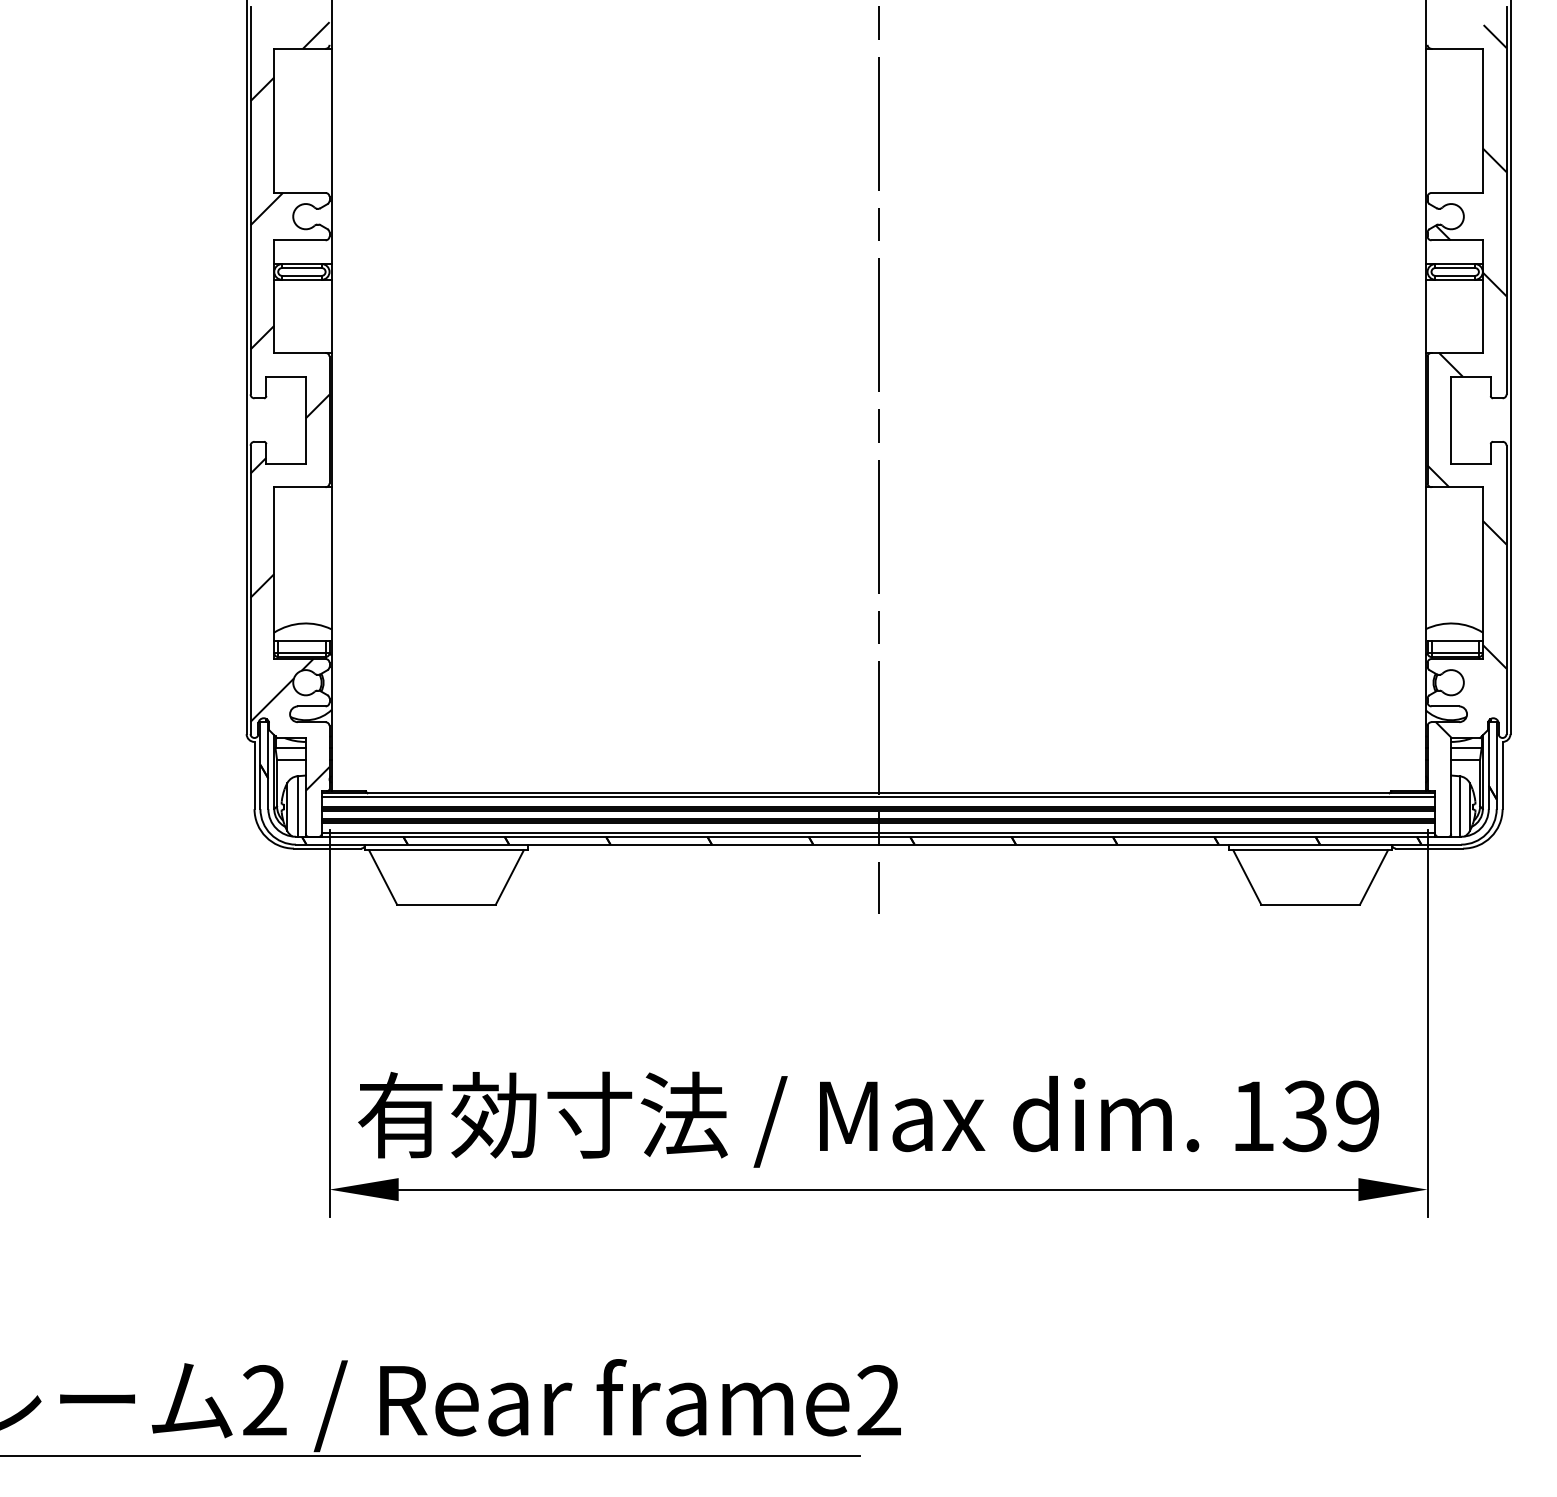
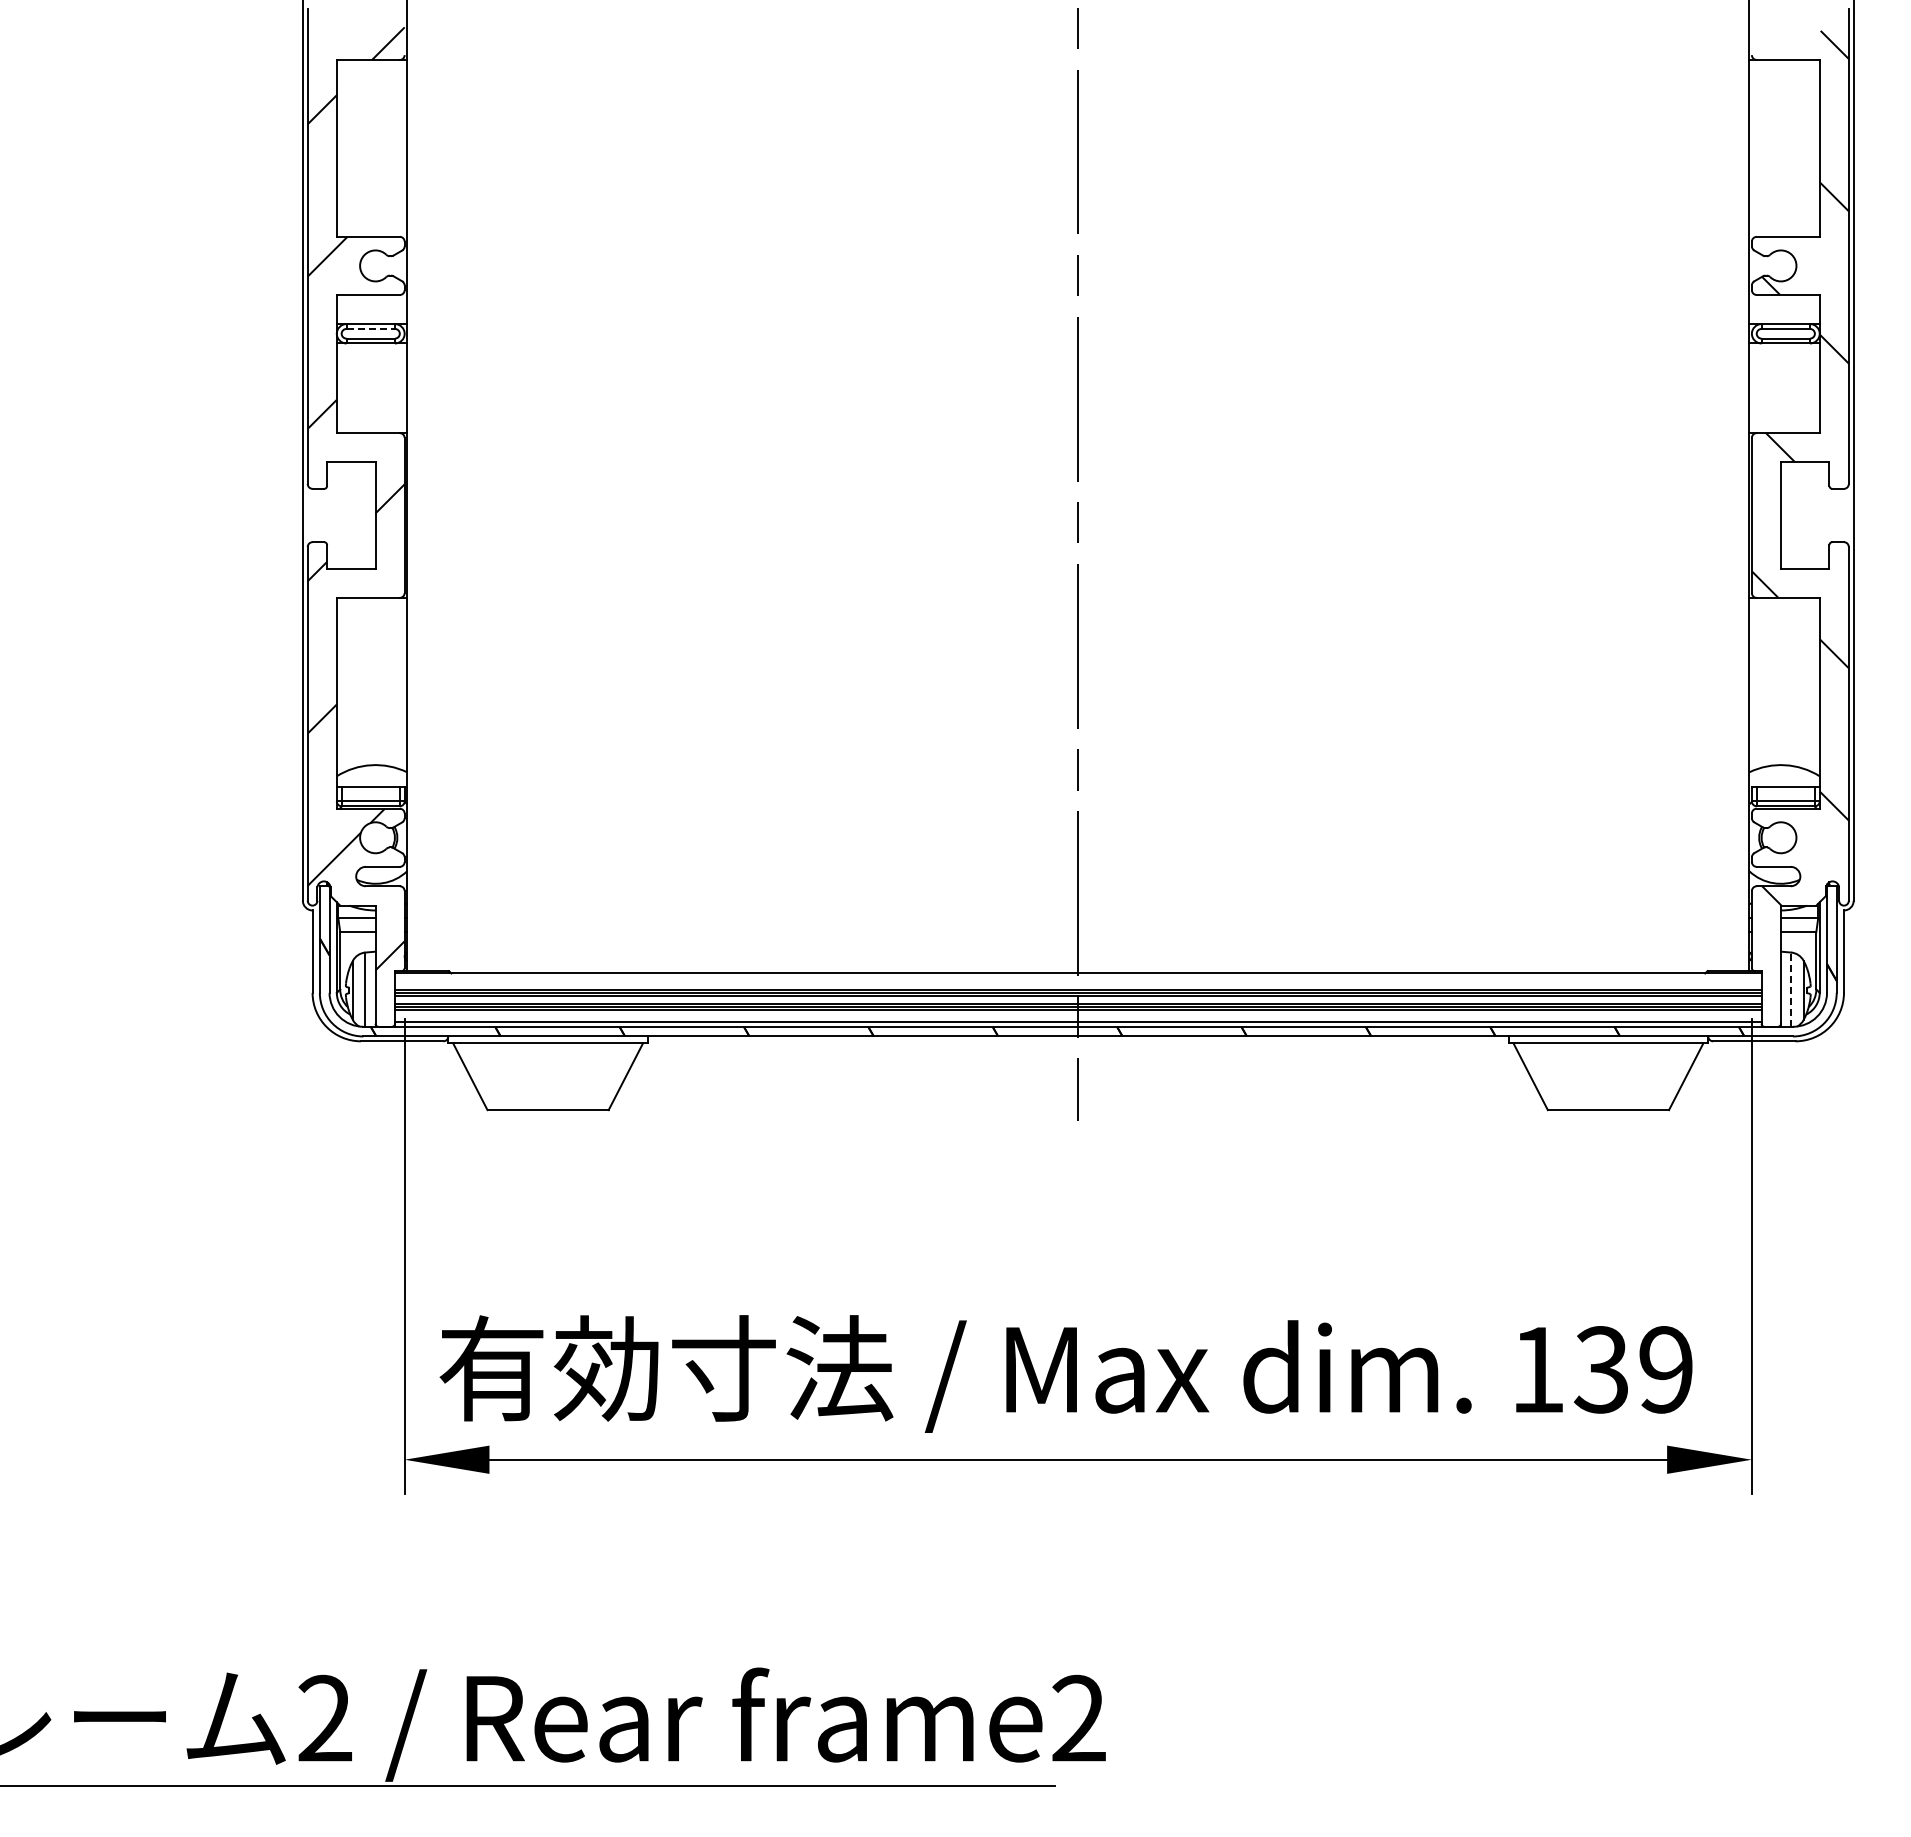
line: (302, 267) -> (371, 328), solid -> dashed
line: (877, 797) -> (1077, 978), removed
line: (1459, 806) -> (1791, 989), solid -> dashed

